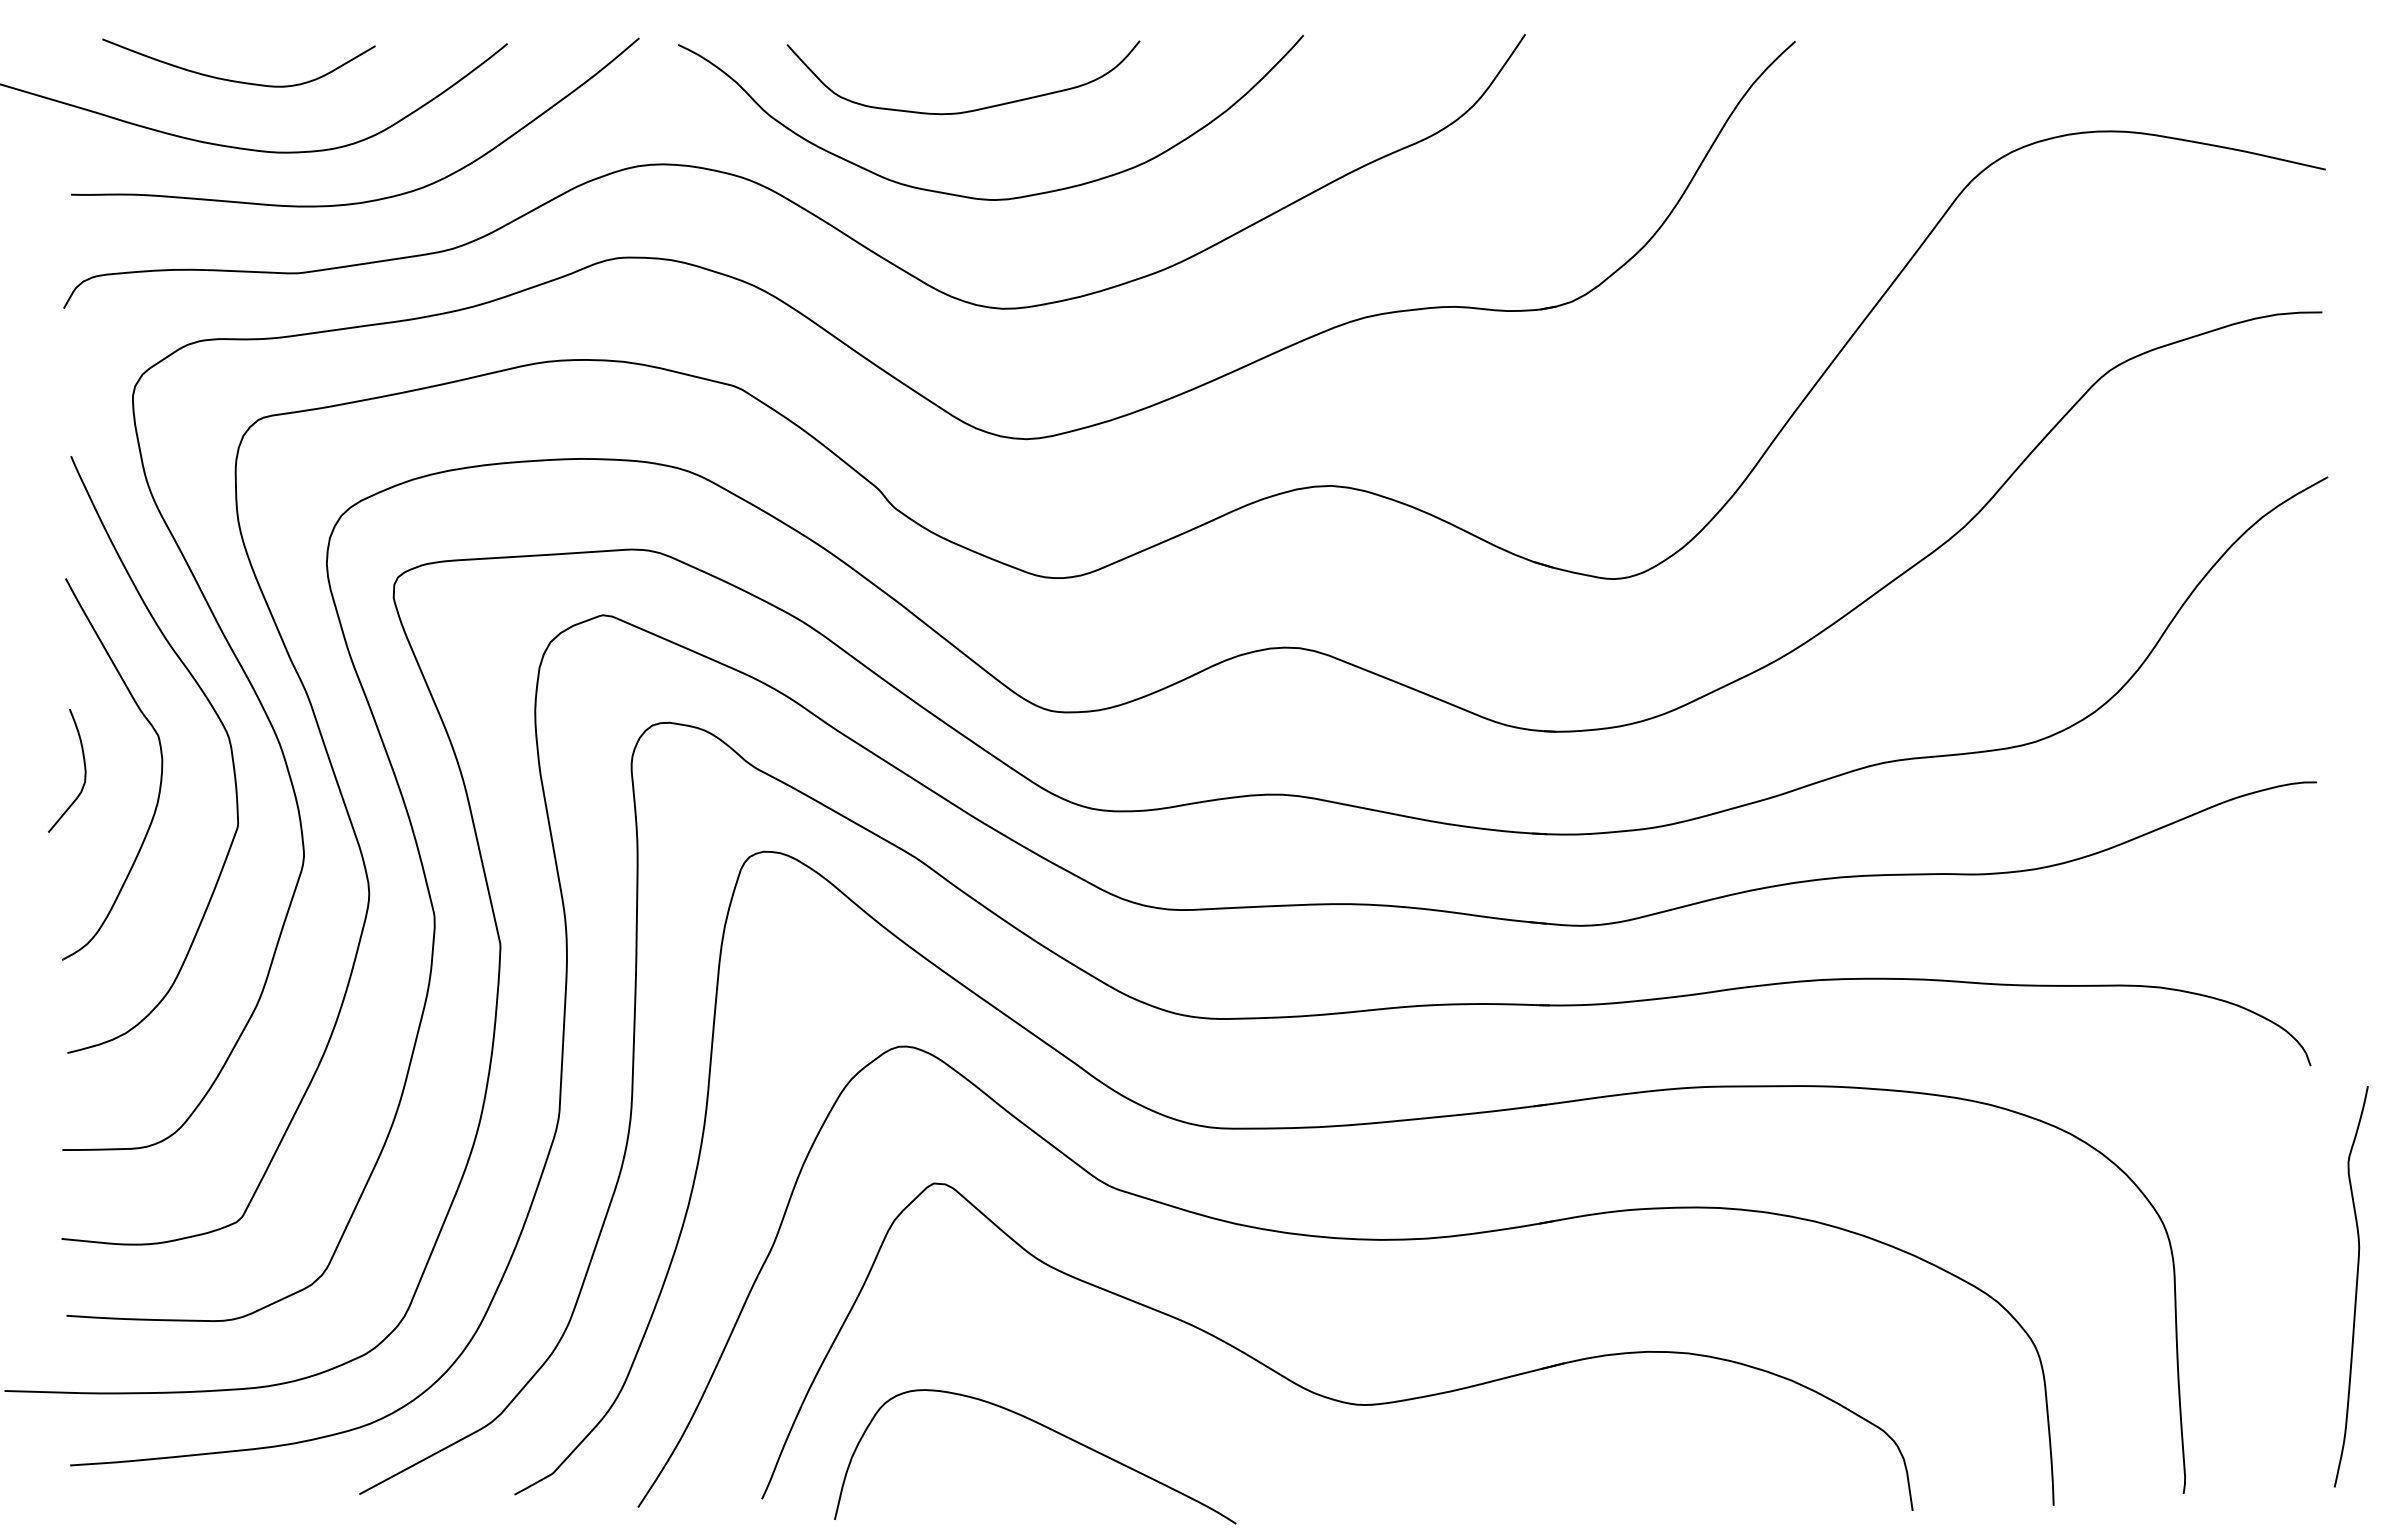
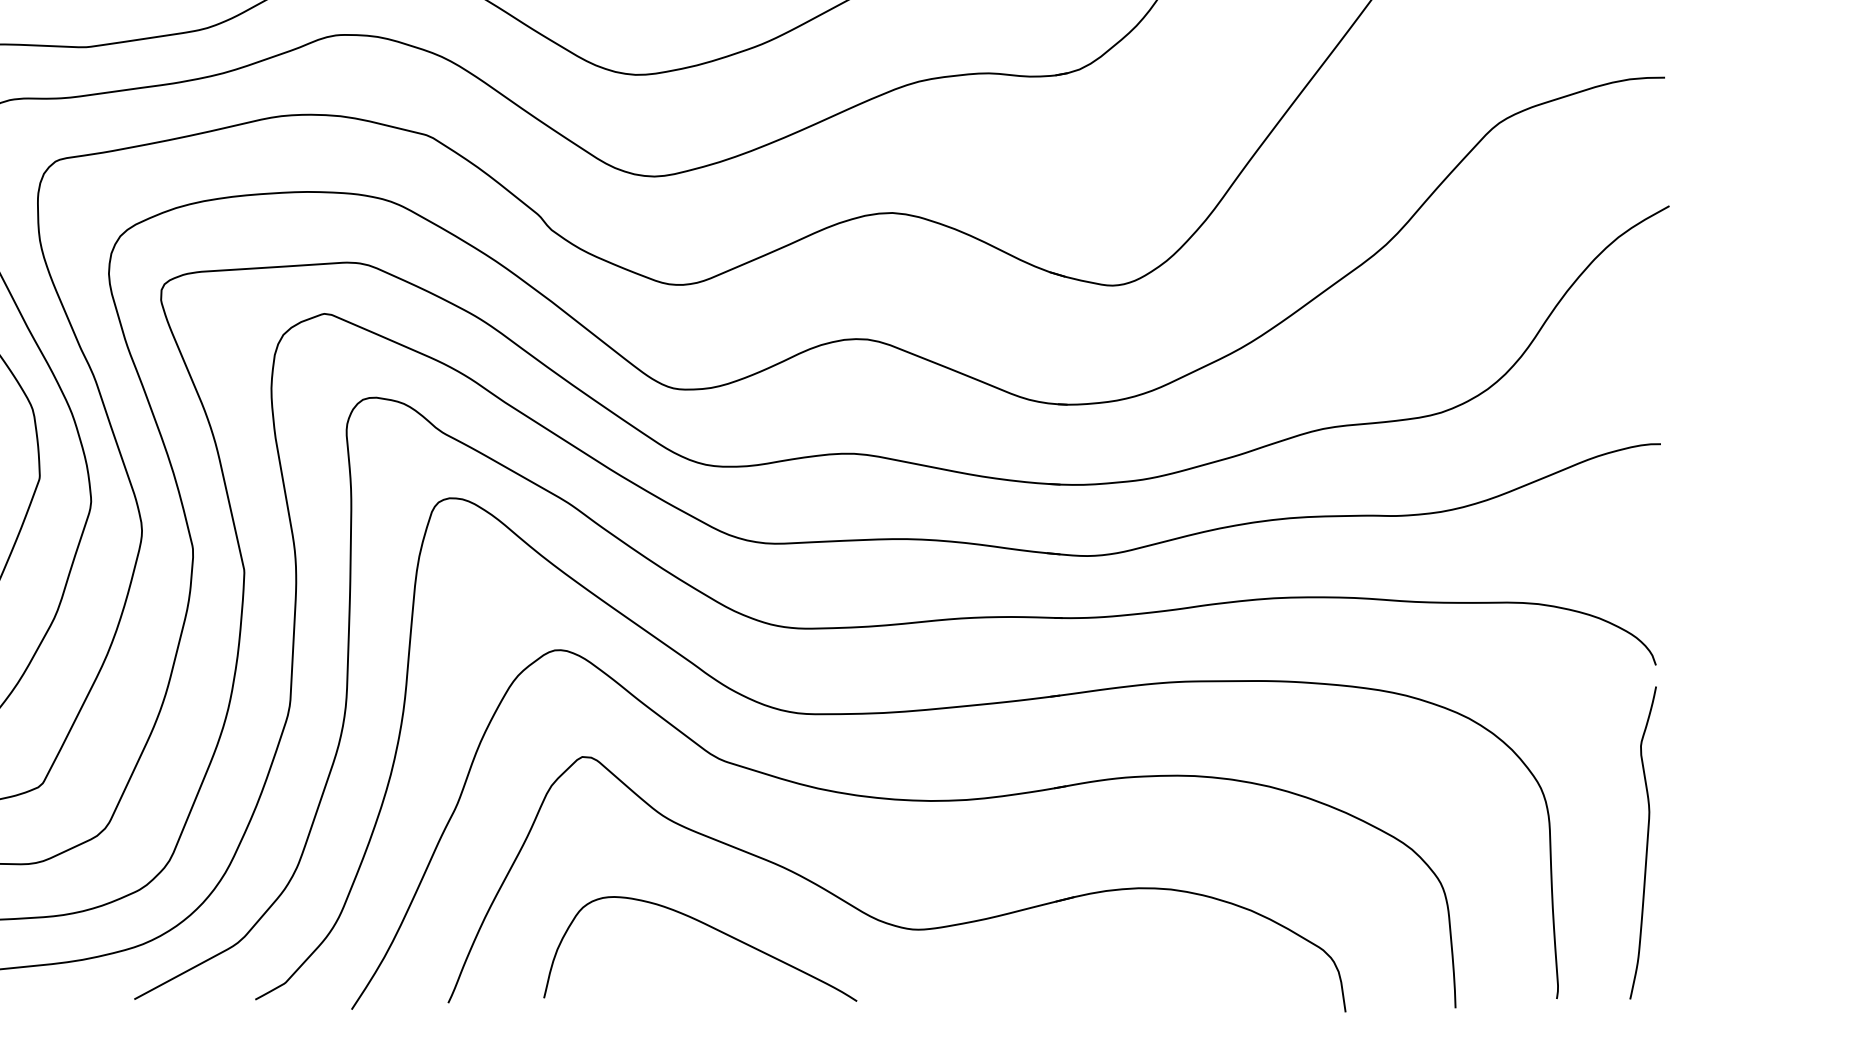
curve: (2355, 1286) -> (1646, 842), moved
curve: (1048, 1429) -> (710, 927), moved

